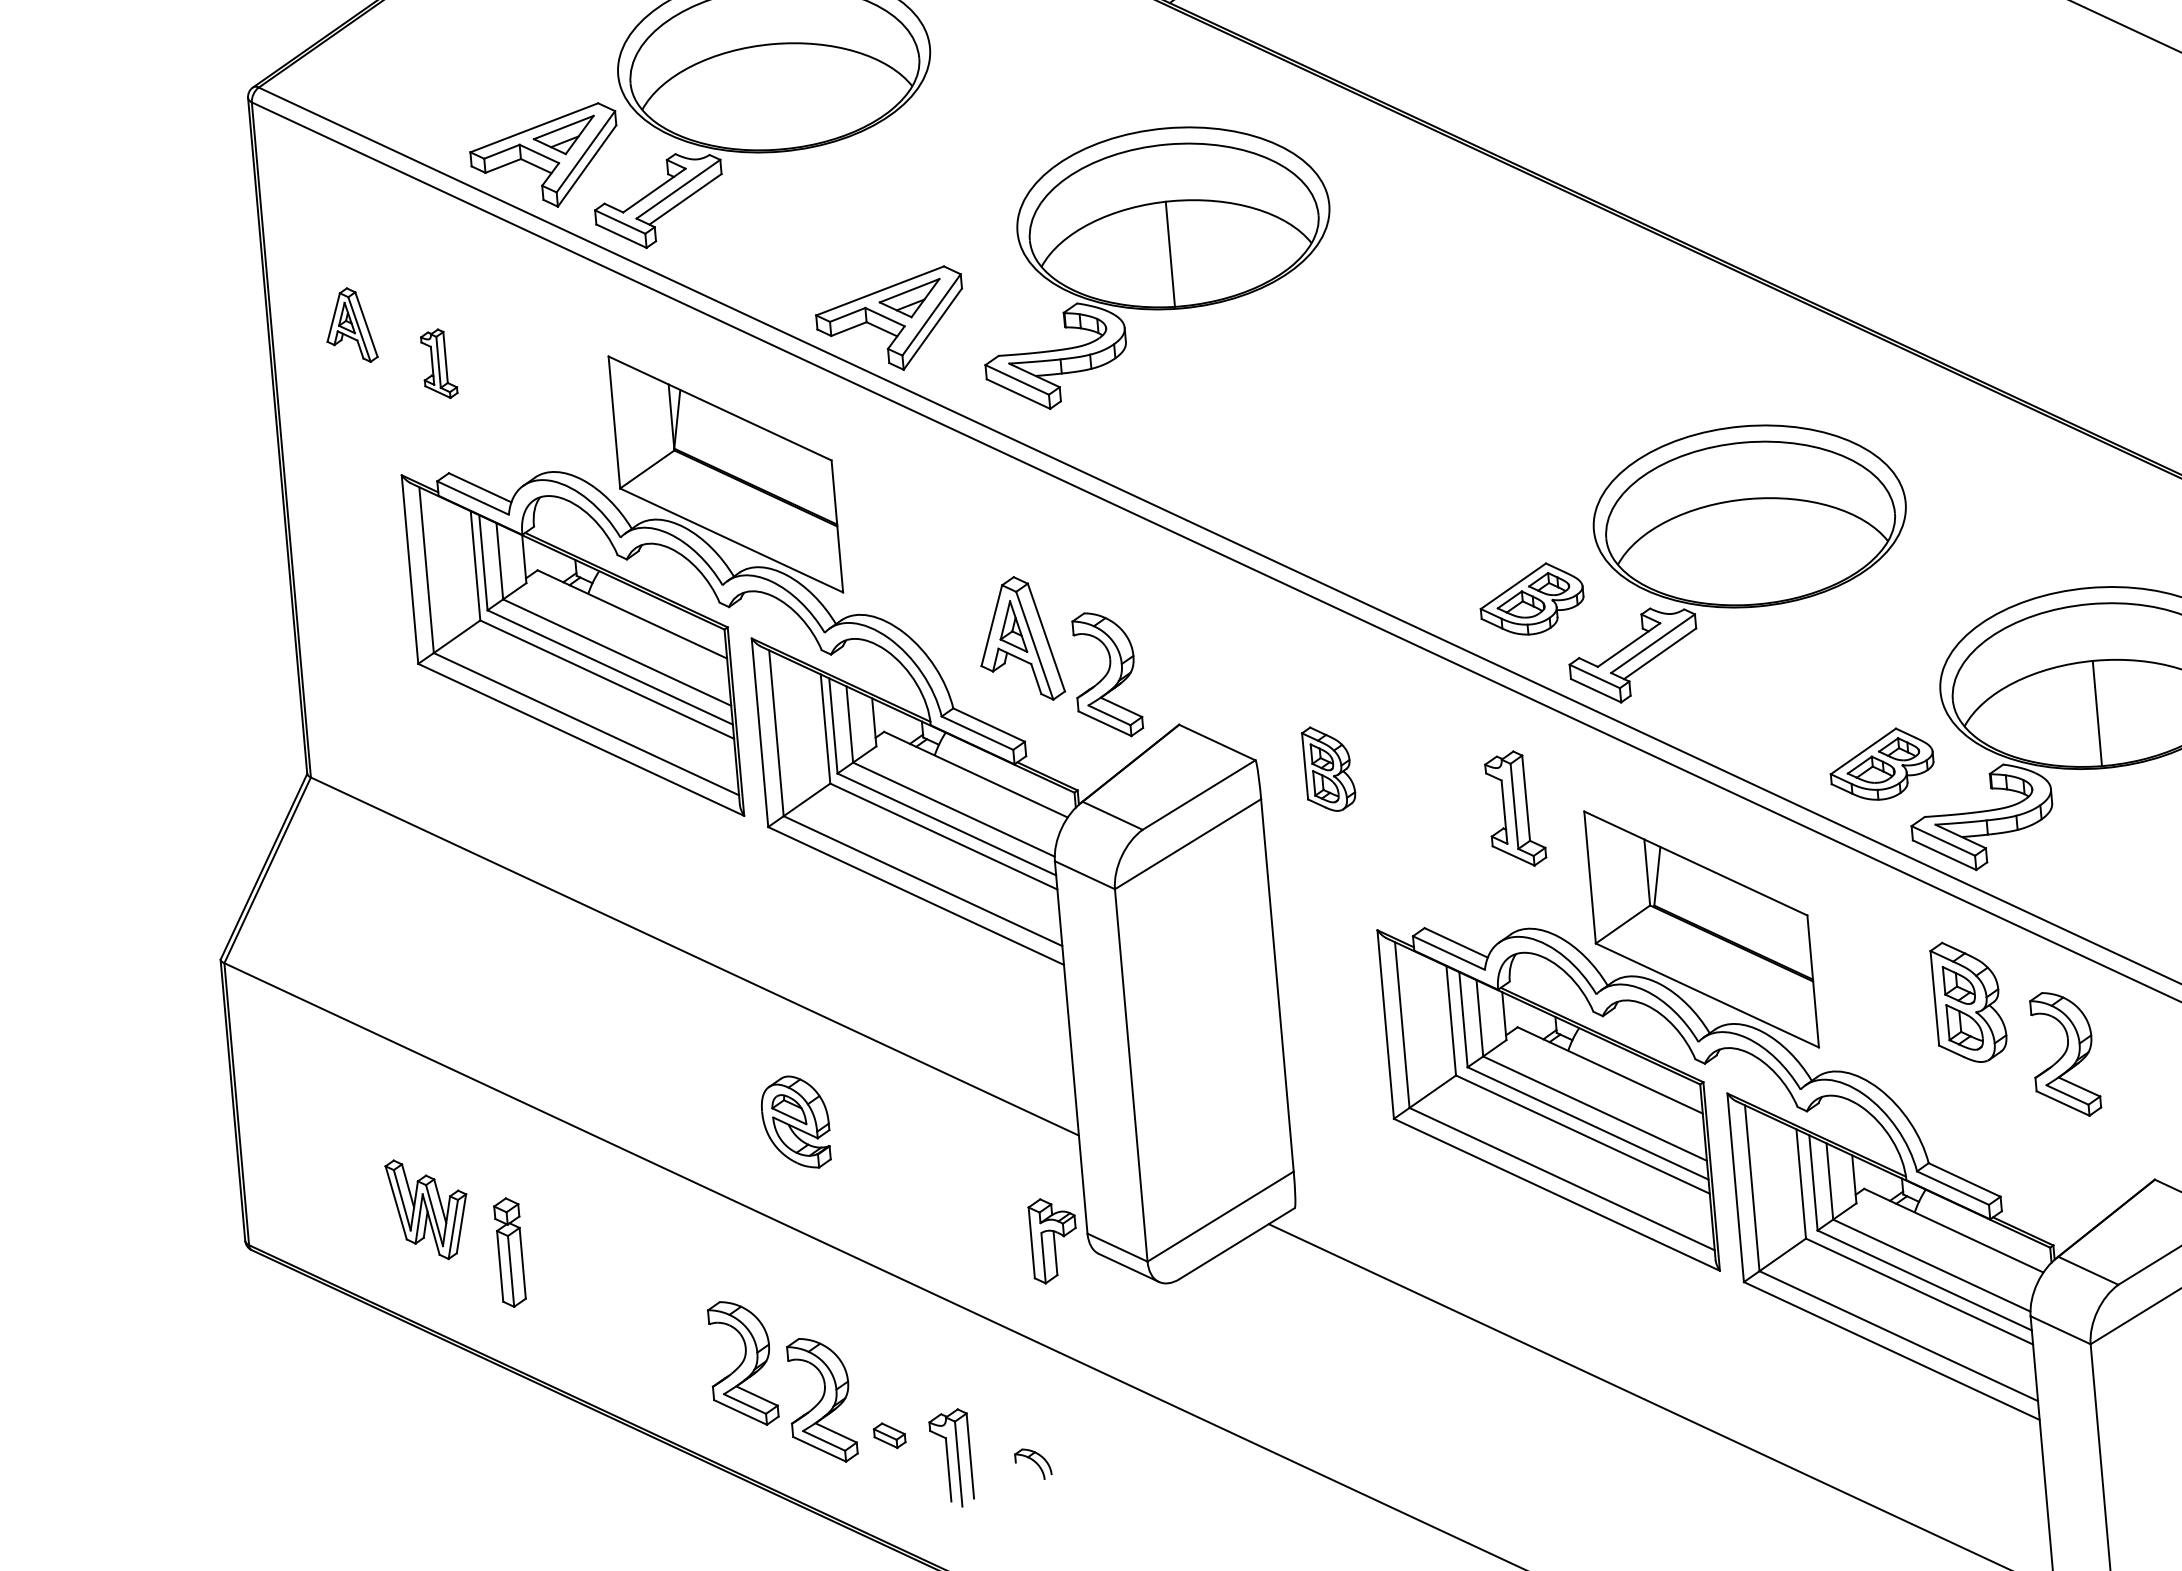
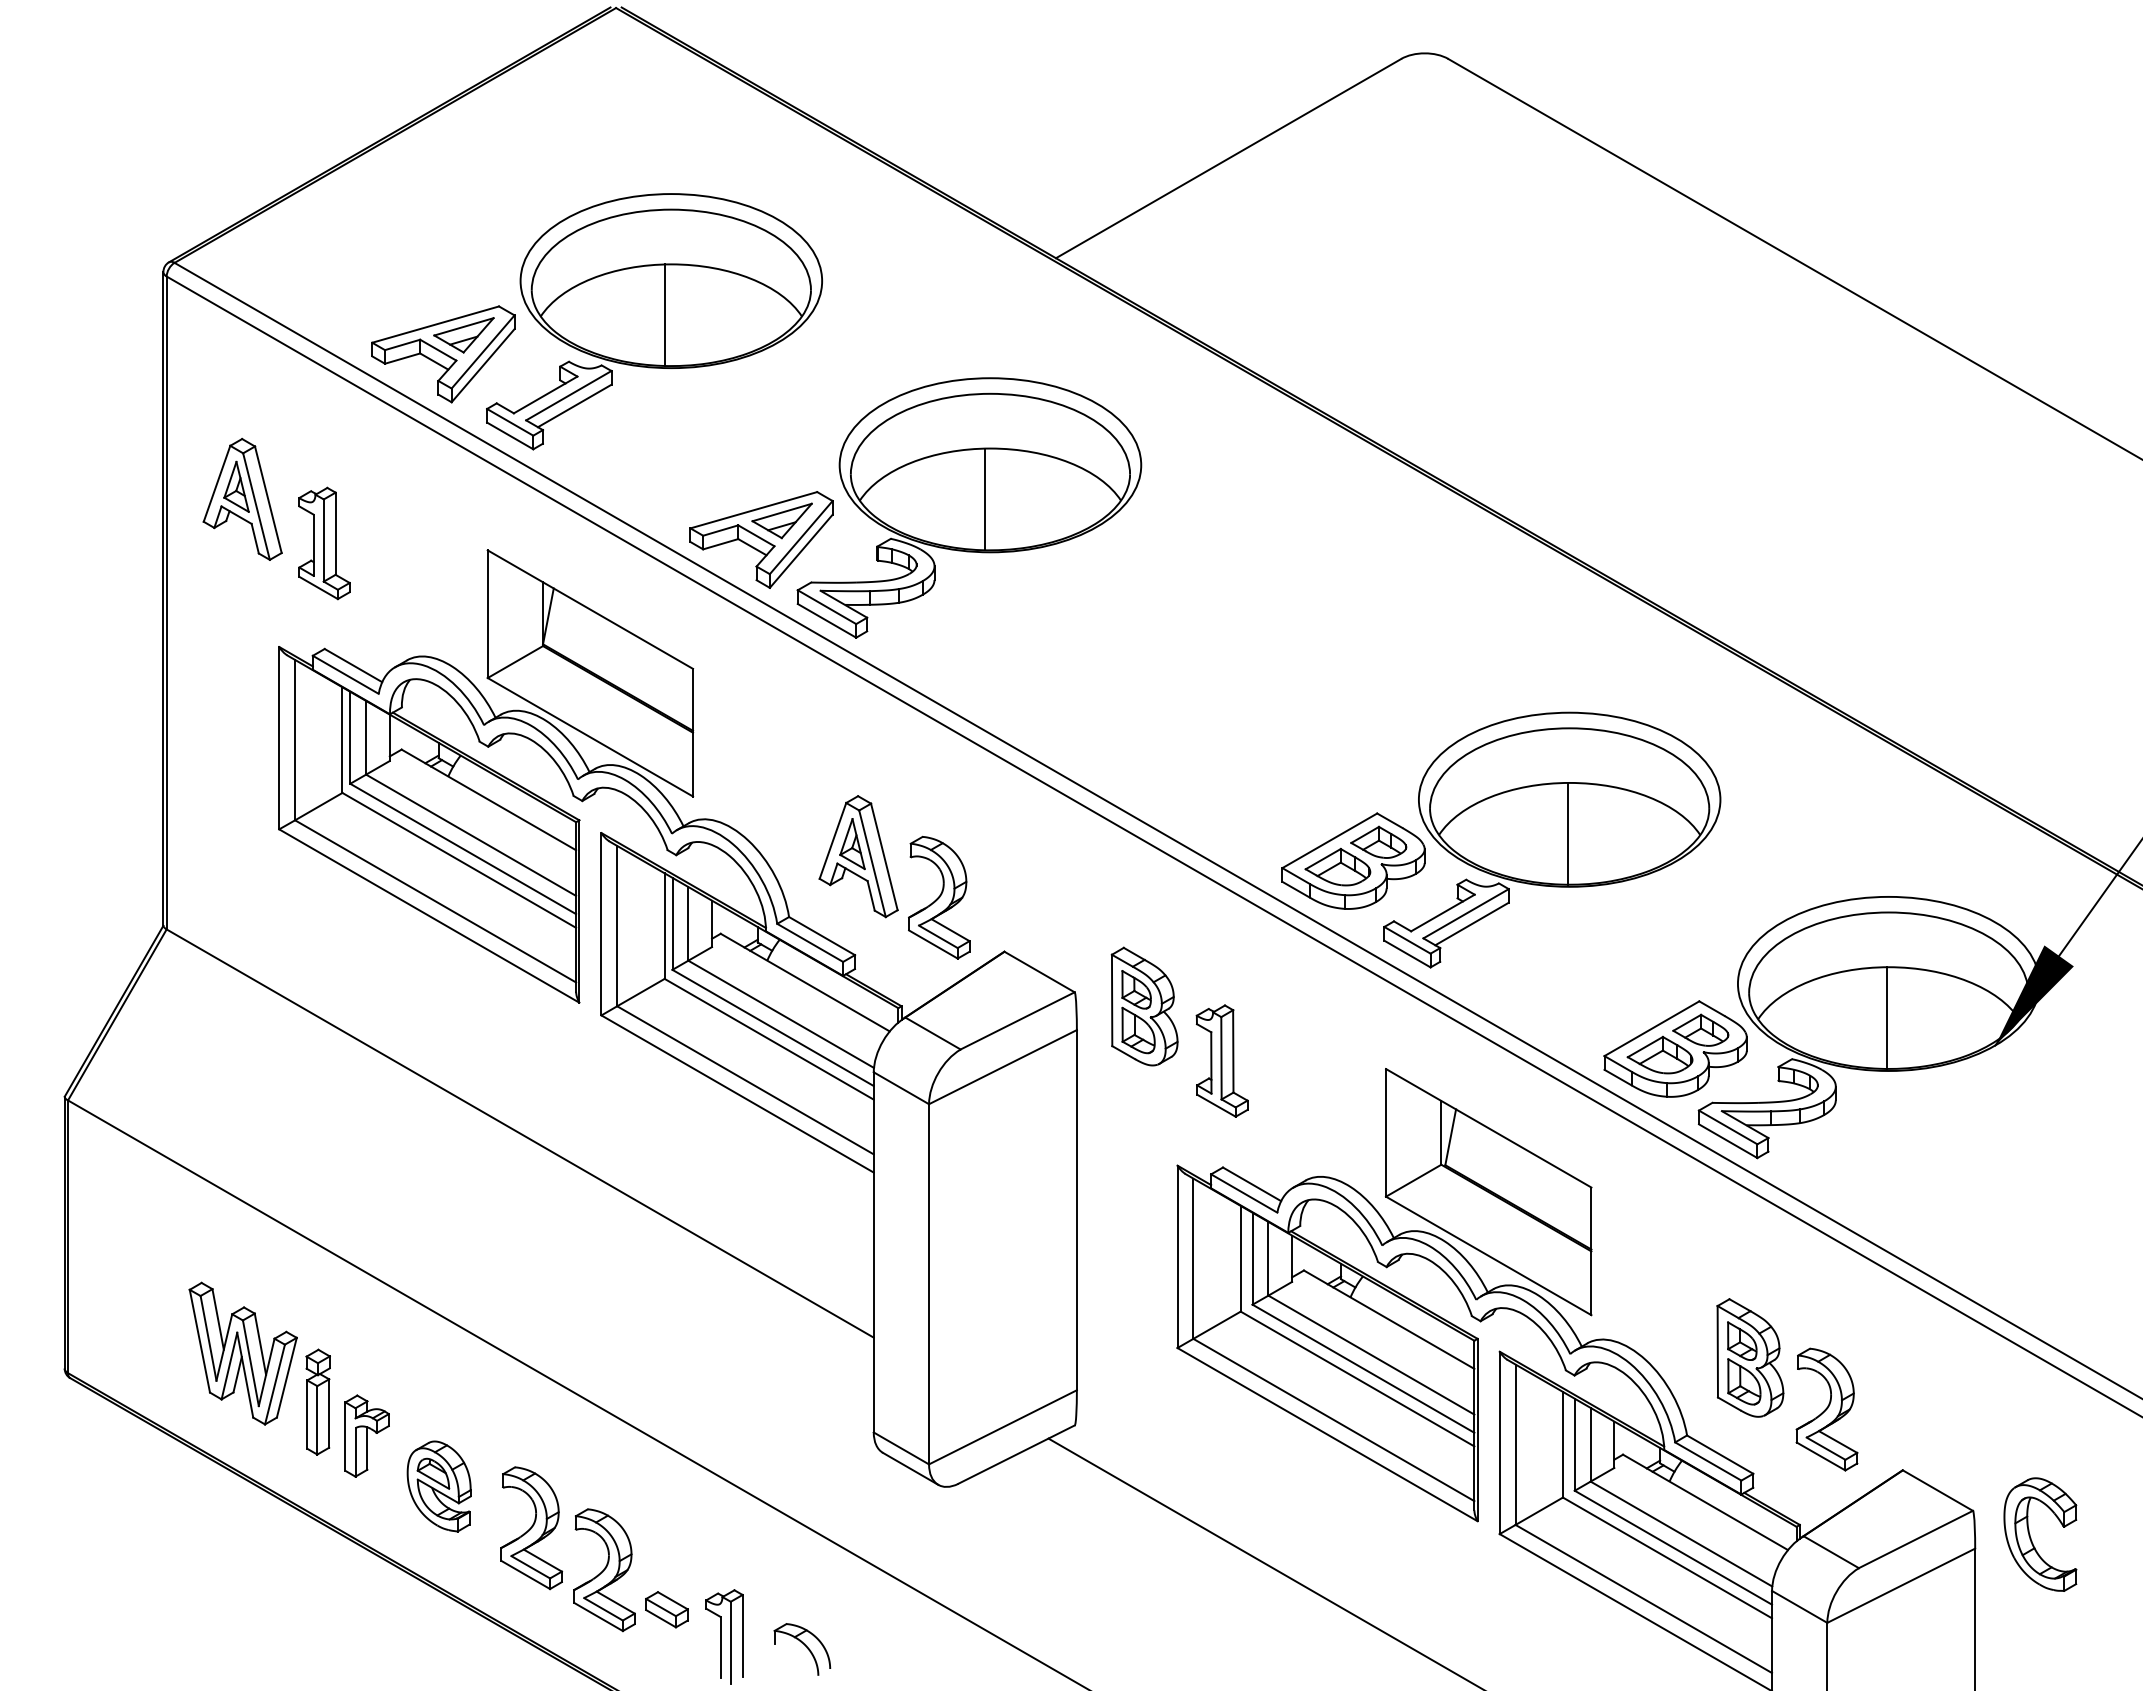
line: (771, 97) -> (665, 315), added
part: (1155, 263) -> (969, 507), moved
part: (350, 325) -> (242, 498), size x1.67
part: (439, 364) -> (324, 543), size x1.67
line: (1750, 551) -> (1567, 833), added
part: (1531, 598) -> (1353, 860), size x1.43
part: (1881, 764) -> (1675, 1048), size x1.43
part: (1328, 768) -> (1144, 1006), size x1.43
part: (1514, 808) -> (1221, 1060), moved
part: (1969, 1001) -> (1750, 1357), moved
part: (2064, 1054) -> (1826, 1409), moved
part: (795, 1122) -> (438, 1486), moved
part: (427, 1209) -> (242, 1353), size x1.43
part: (1053, 1239) -> (366, 1435), moved
part: (889, 1435) -> (666, 1609), size x1.43
part: (1033, 1464) -> (802, 1649), size x1.67

